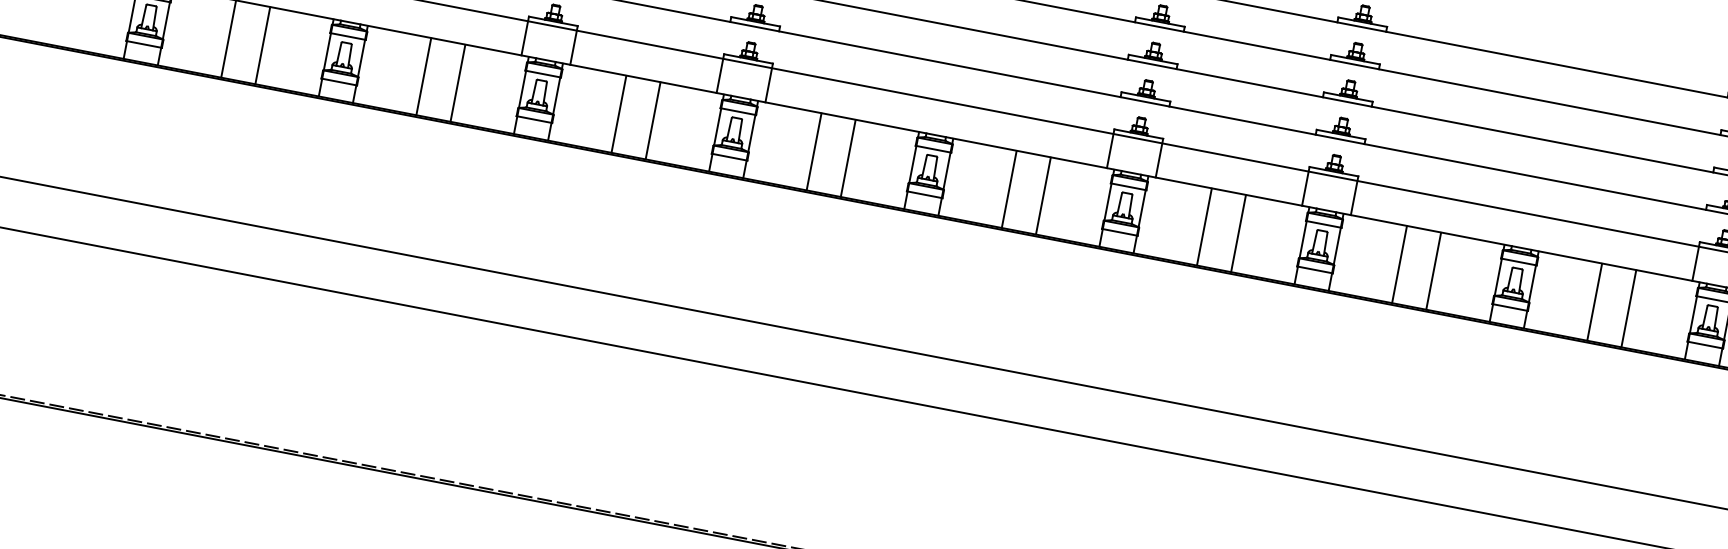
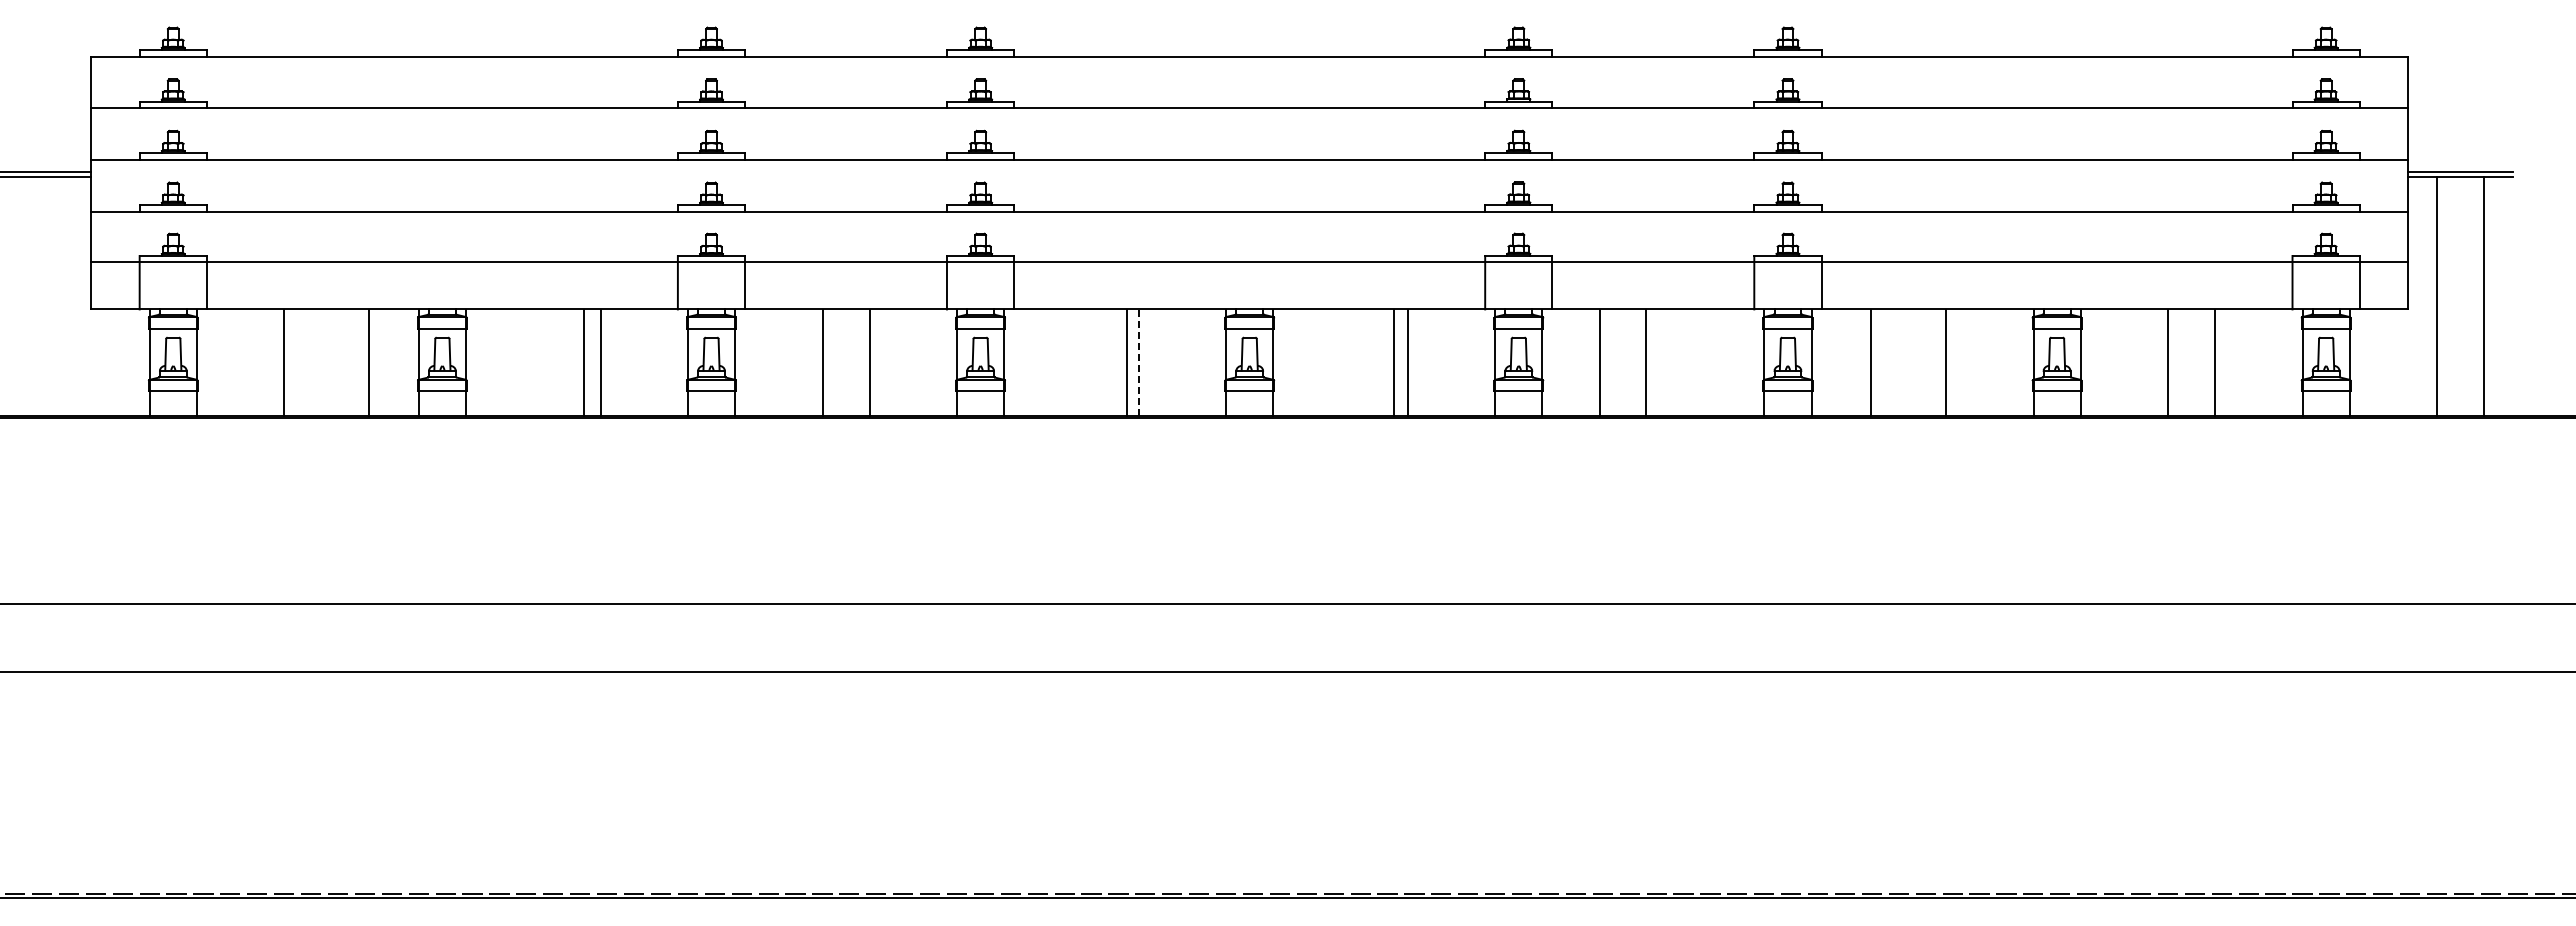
line: (262, 45) -> (369, 362), moved
line: (423, 76) -> (584, 362), moved
line: (814, 151) -> (1126, 362), moved
line: (848, 158) -> (1138, 362), solid -> dashed
line: (1009, 189) -> (1393, 362), moved
line: (1204, 226) -> (1599, 362), moved
line: (1238, 233) -> (1645, 362), moved
line: (1399, 264) -> (1870, 362), moved

